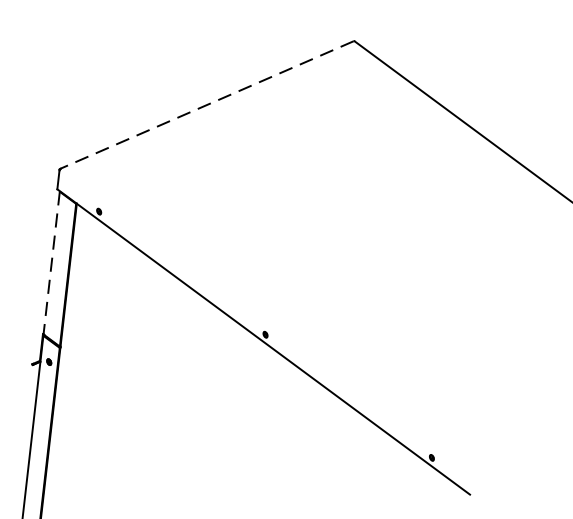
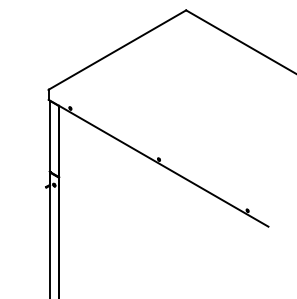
line: (207, 105) -> (117, 50), dashed -> solid
line: (50, 263) -> (49, 136), dashed -> solid

